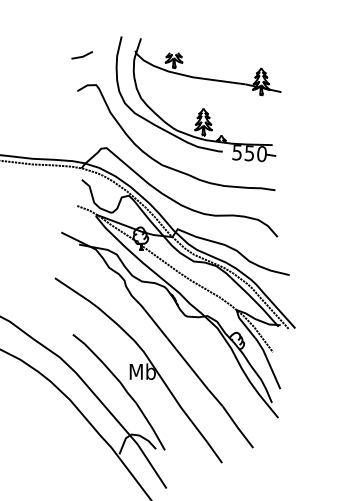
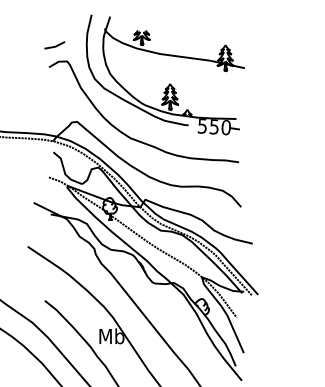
line: (82, 55) -> (55, 45), moved

